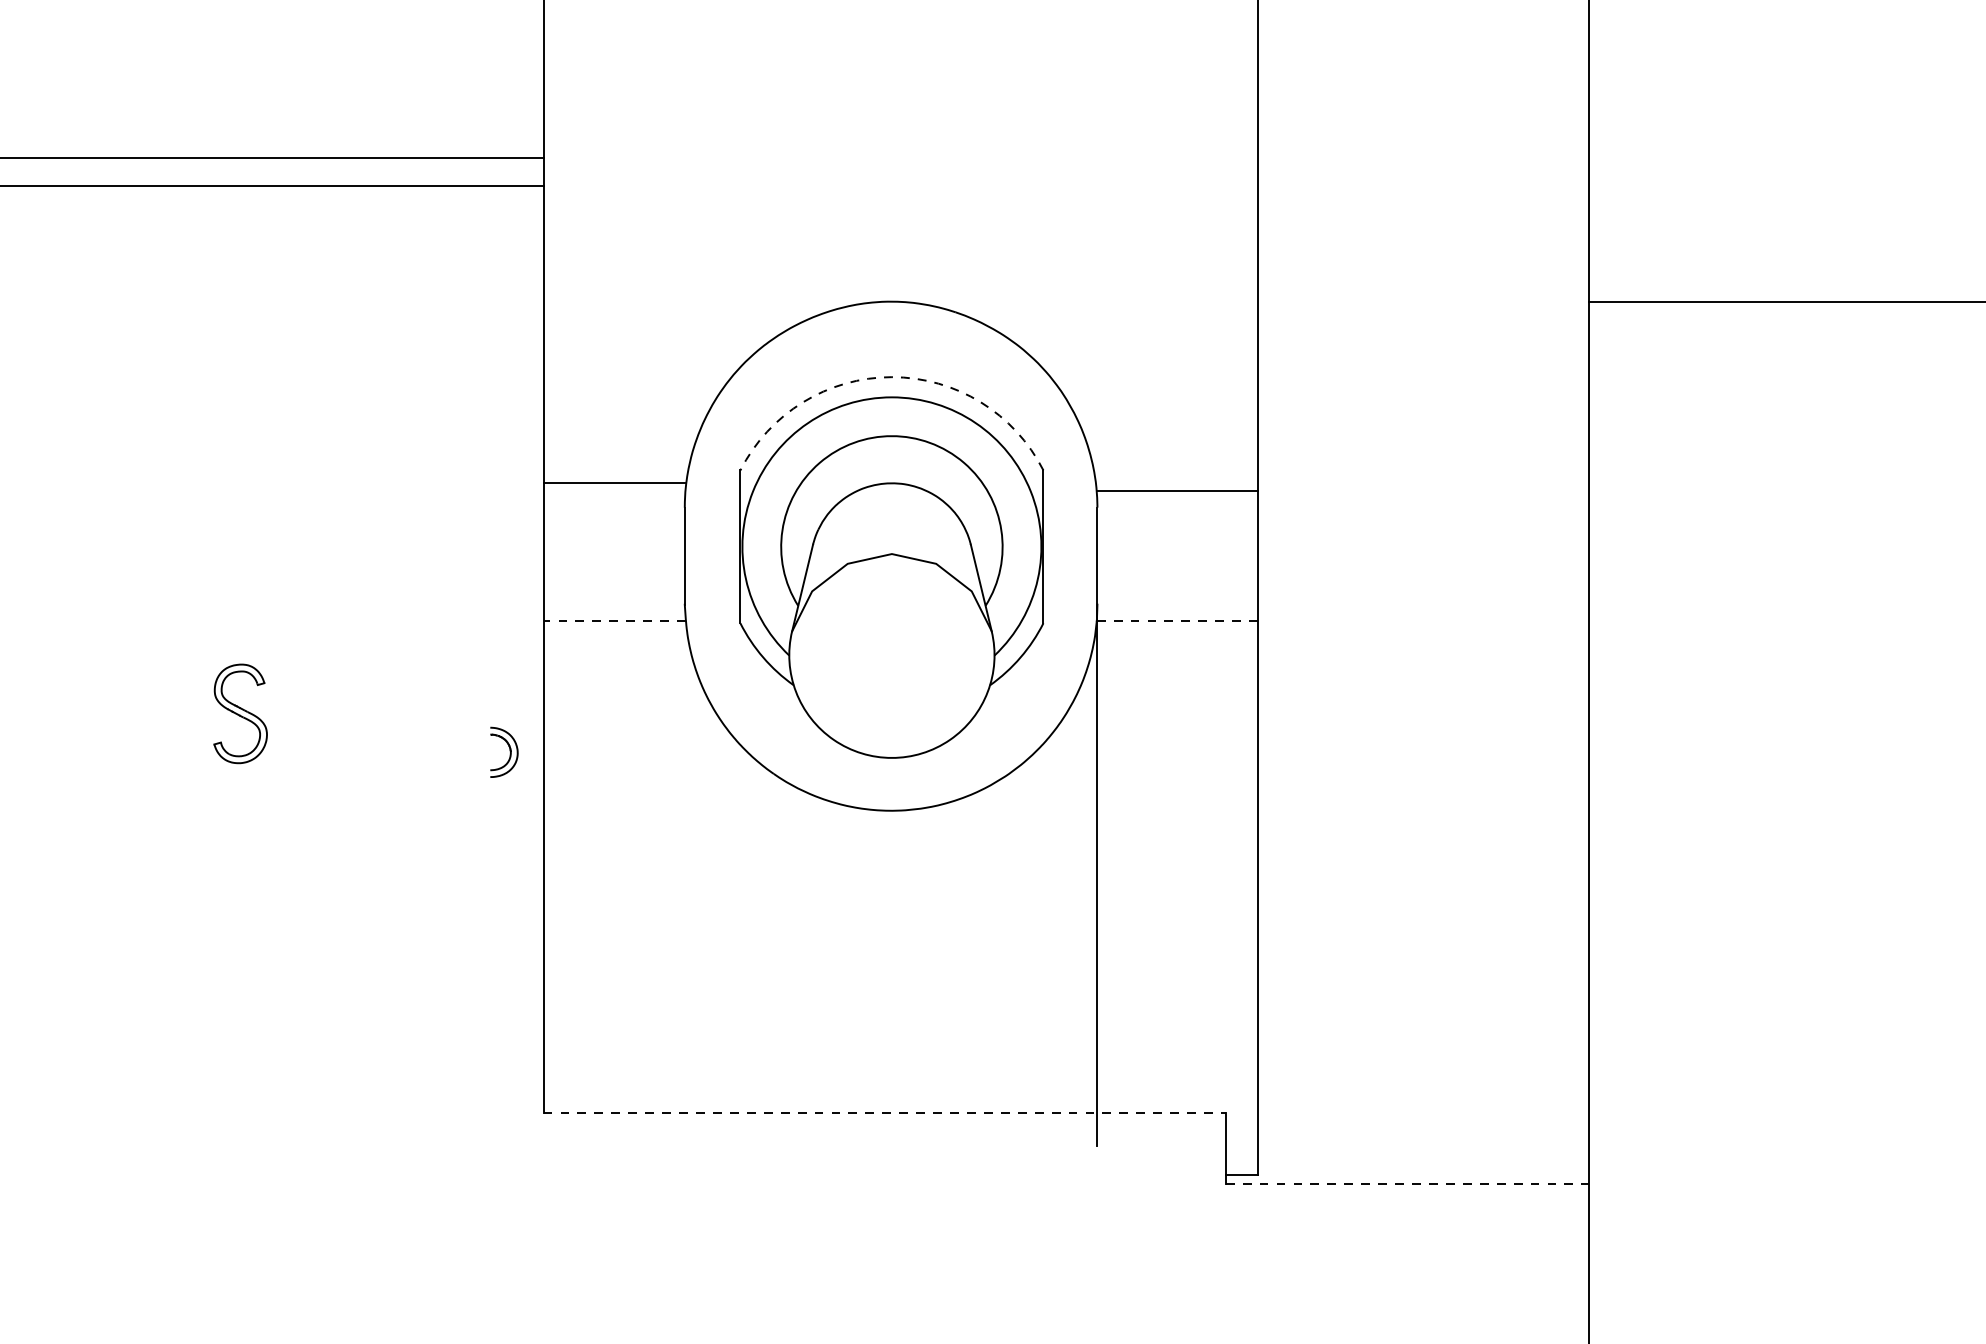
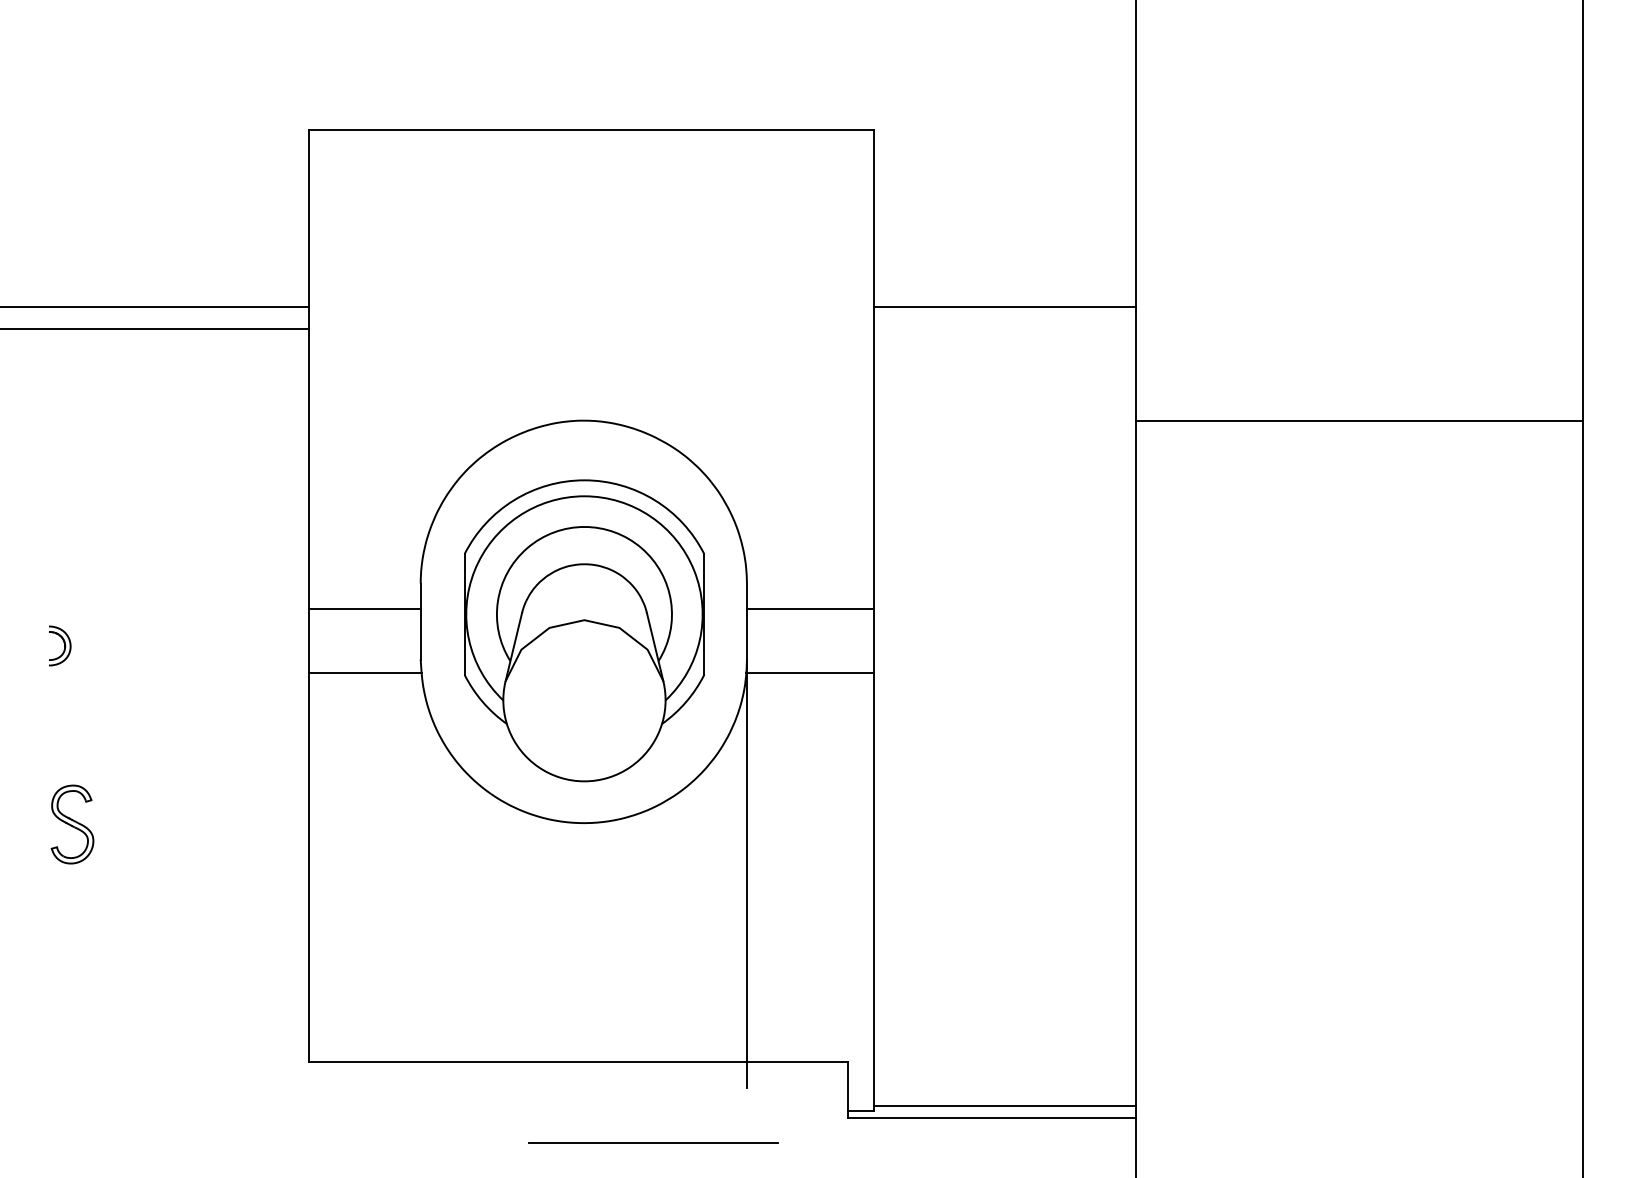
line: (1423, 157) -> (1004, 306), added
arc: (891, 377) -> (584, 480), dashed -> solid
line: (613, 483) -> (364, 609), moved
line: (1176, 491) -> (809, 609), moved
line: (613, 620) -> (364, 672), dashed -> solid
line: (1177, 620) -> (810, 672), dashed -> solid
part: (240, 713) -> (72, 824), moved
part: (504, 751) -> (60, 645), moved
line: (884, 1113) -> (578, 1062), dashed -> solid
line: (1423, 1169) -> (1004, 1106), added
line: (1408, 1183) -> (992, 1117), dashed -> solid
line: (979, 1214) -> (653, 1142), added

